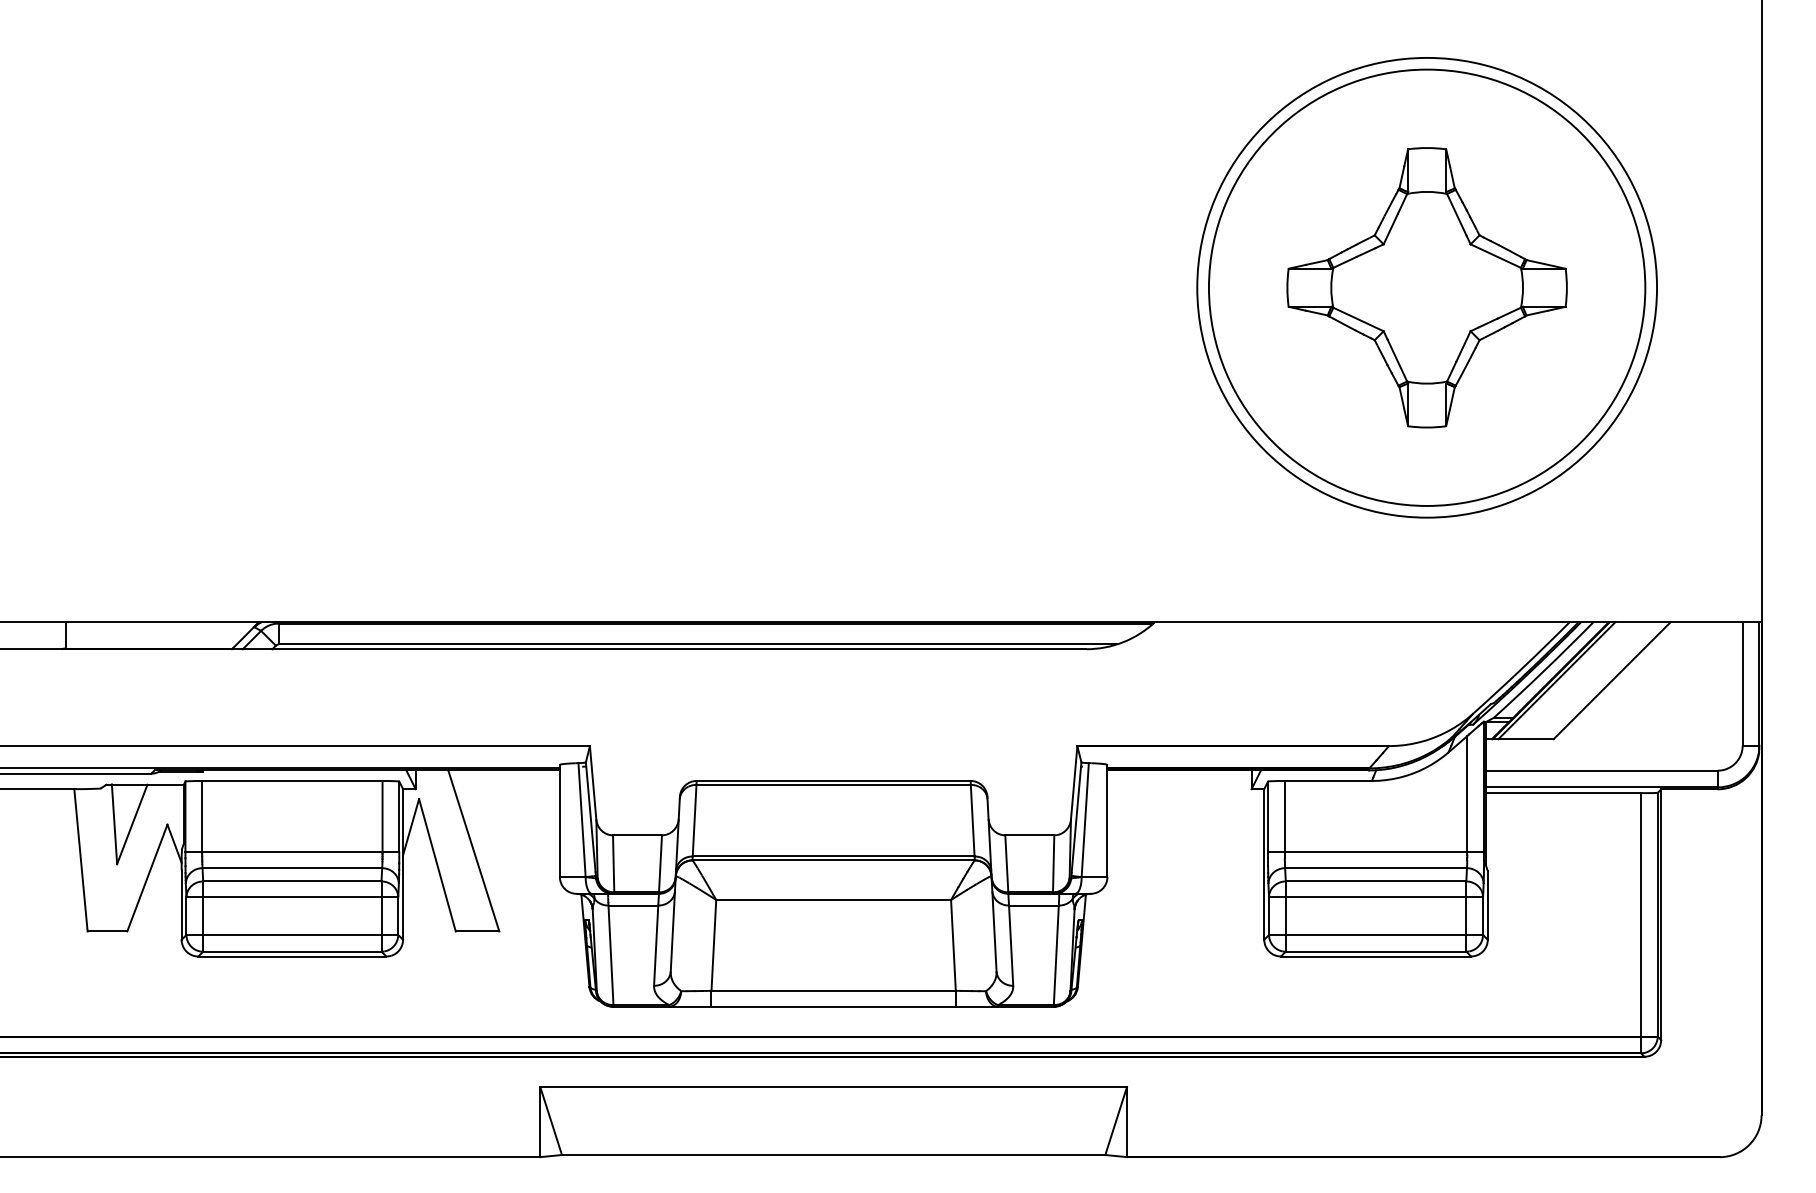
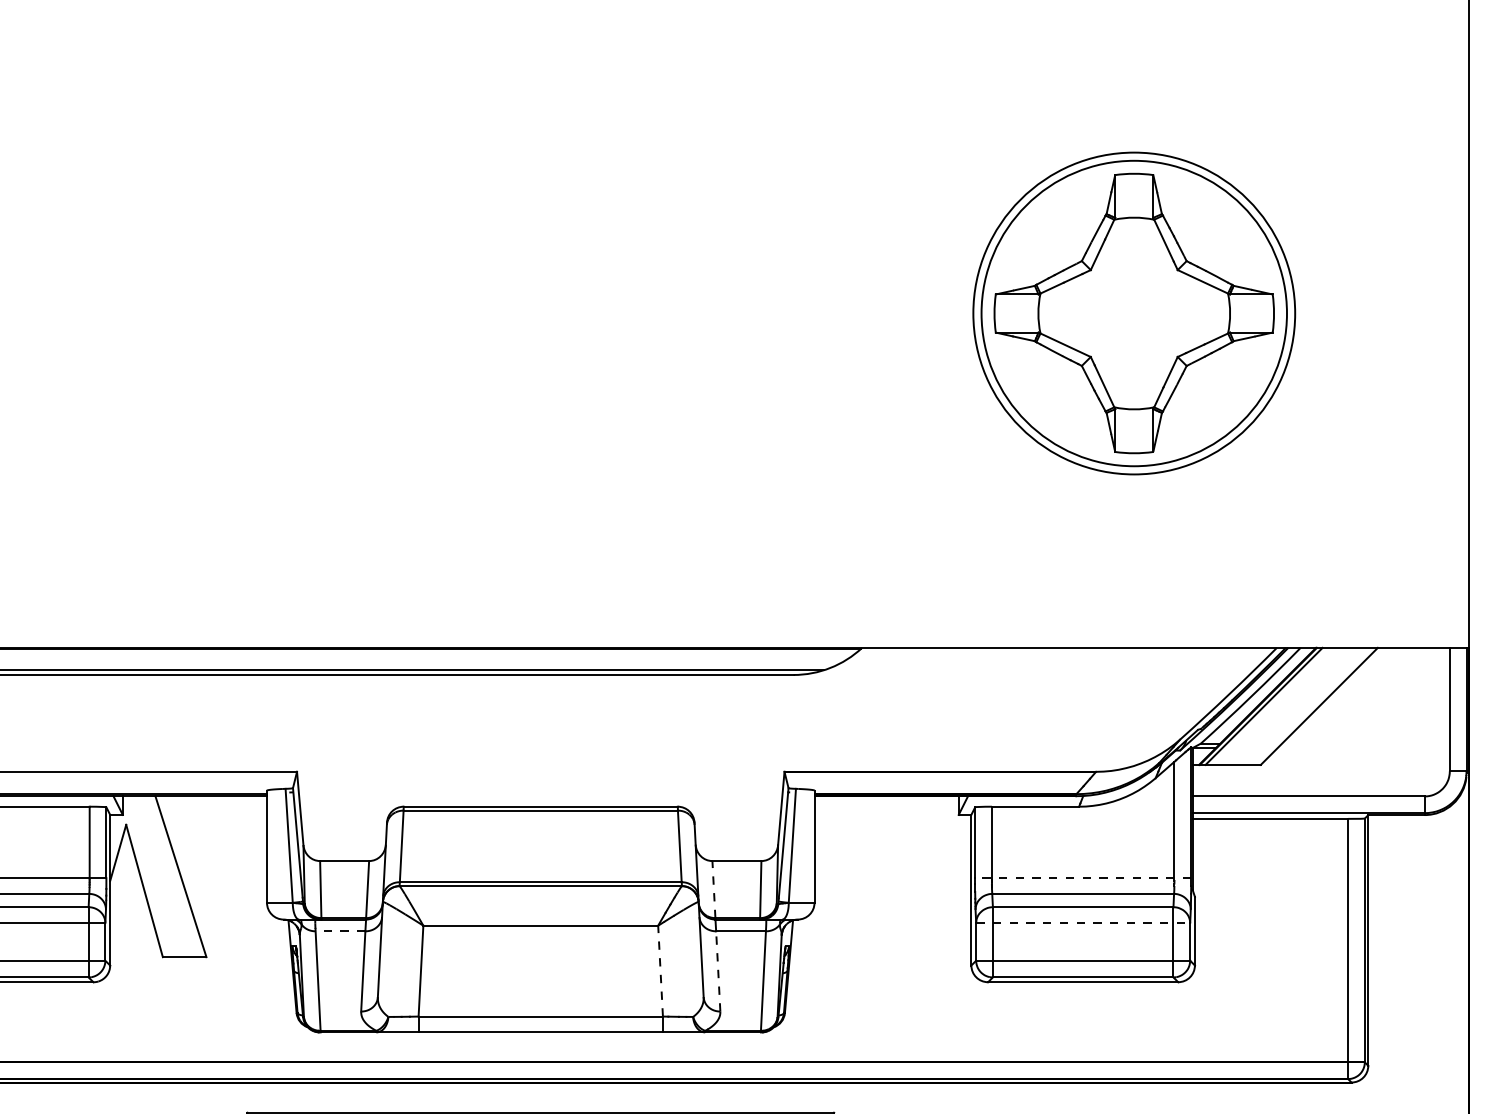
circle: (1426, 287) -> (1133, 313), size x0.7
circle: (1427, 287) -> (1134, 313), size x0.7
line: (1376, 852) -> (1083, 878), solid -> dashed
line: (1006, 863) -> (713, 889), solid -> dashed
line: (1376, 897) -> (1083, 923), solid -> dashed
line: (633, 905) -> (340, 931), solid -> dashed
line: (953, 944) -> (660, 970), solid -> dashed
line: (1011, 945) -> (718, 971), solid -> dashed

